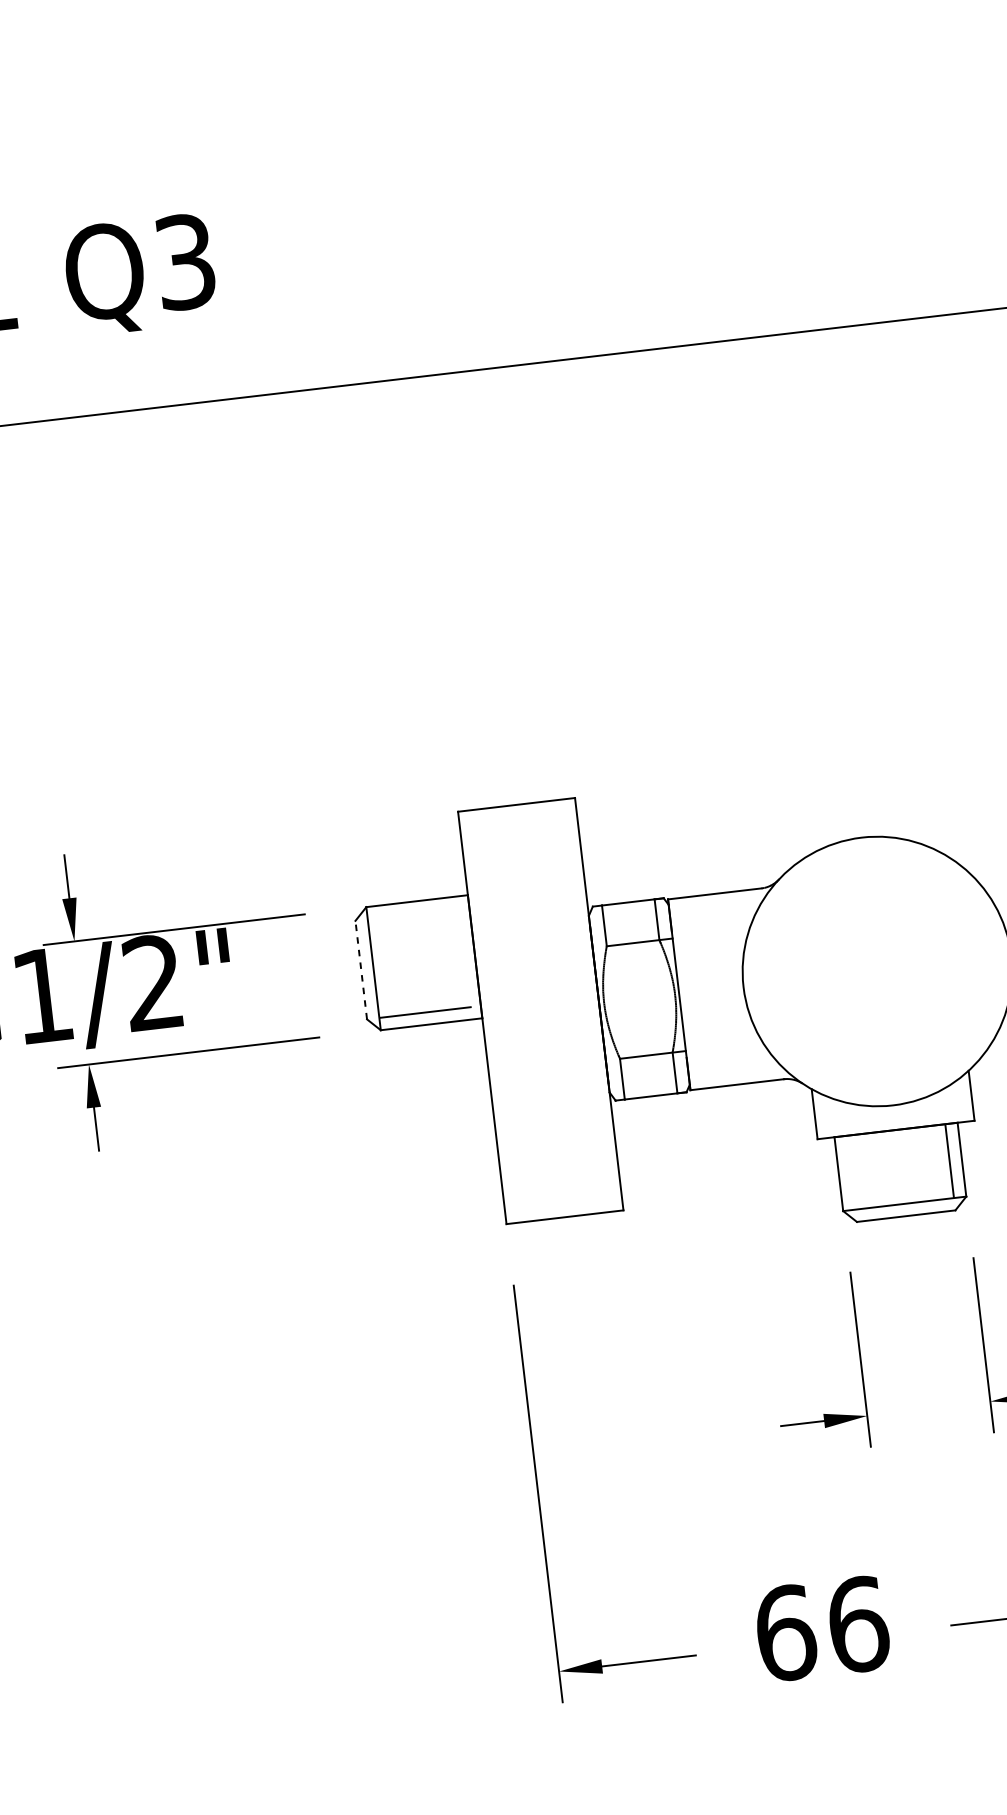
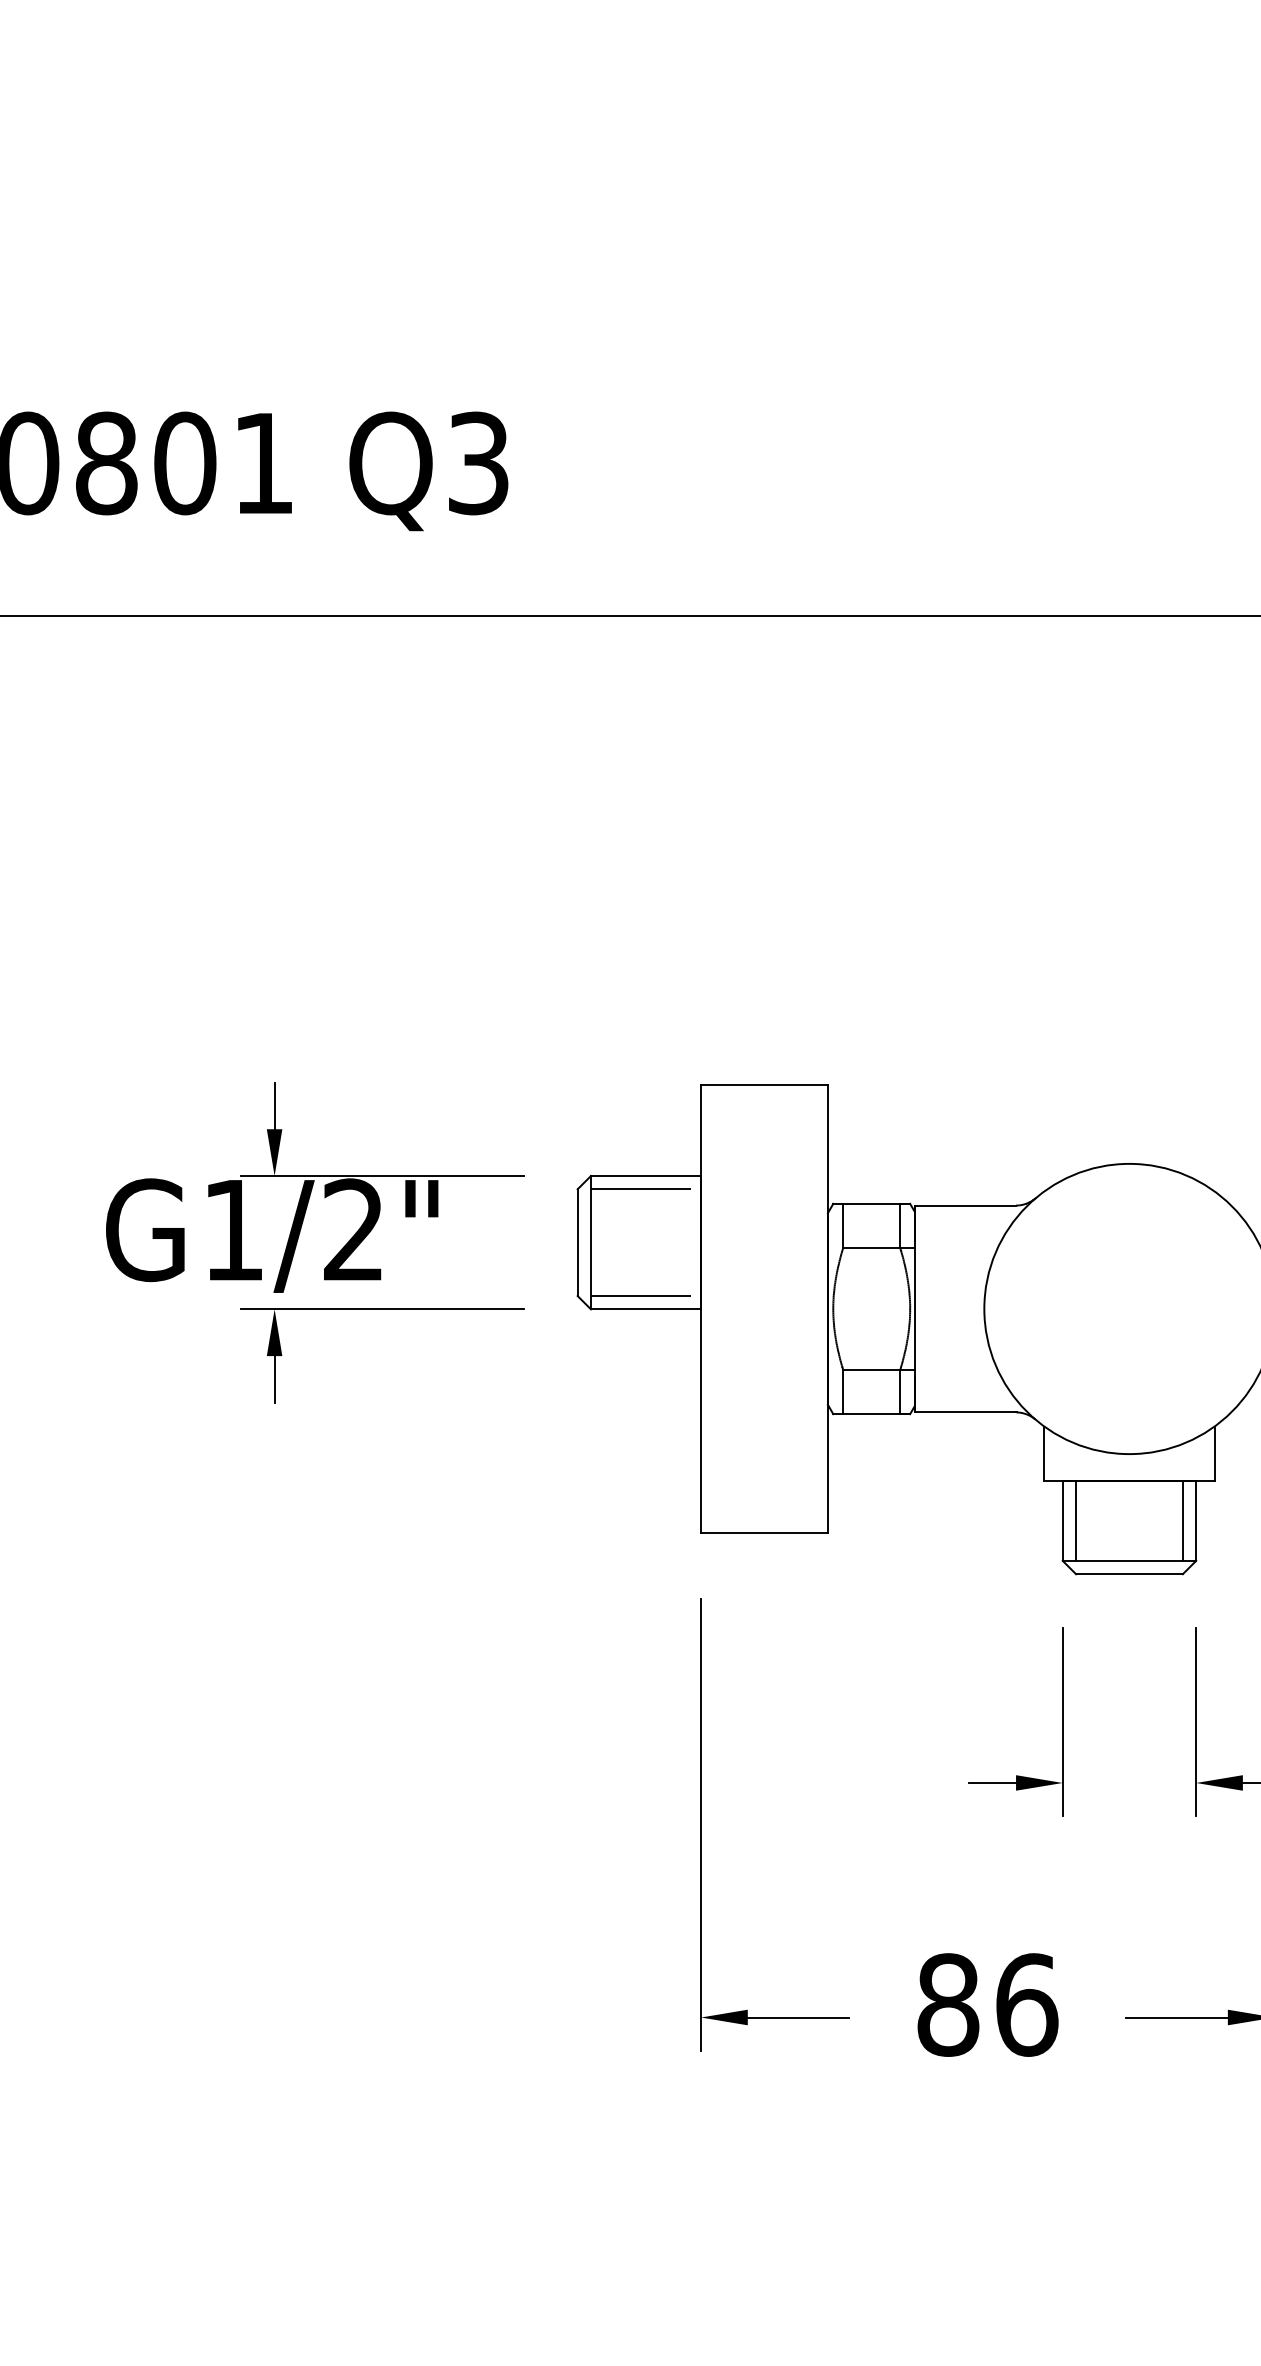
line: (418, 913) -> (646, 1189), added
line: (361, 969) -> (577, 1242), dashed -> solid
line: (851, 1172) -> (1076, 1520), added
text: (785, 1632) -> (948, 2004), 66 -> 86

